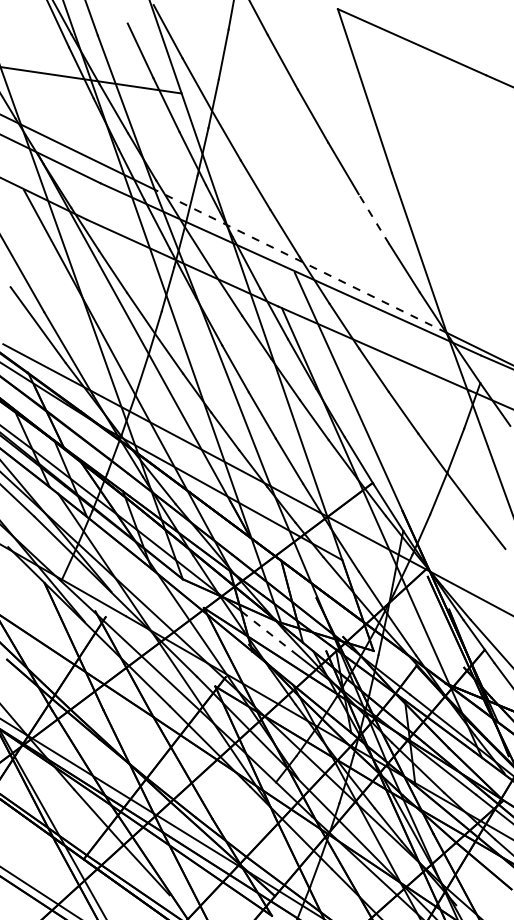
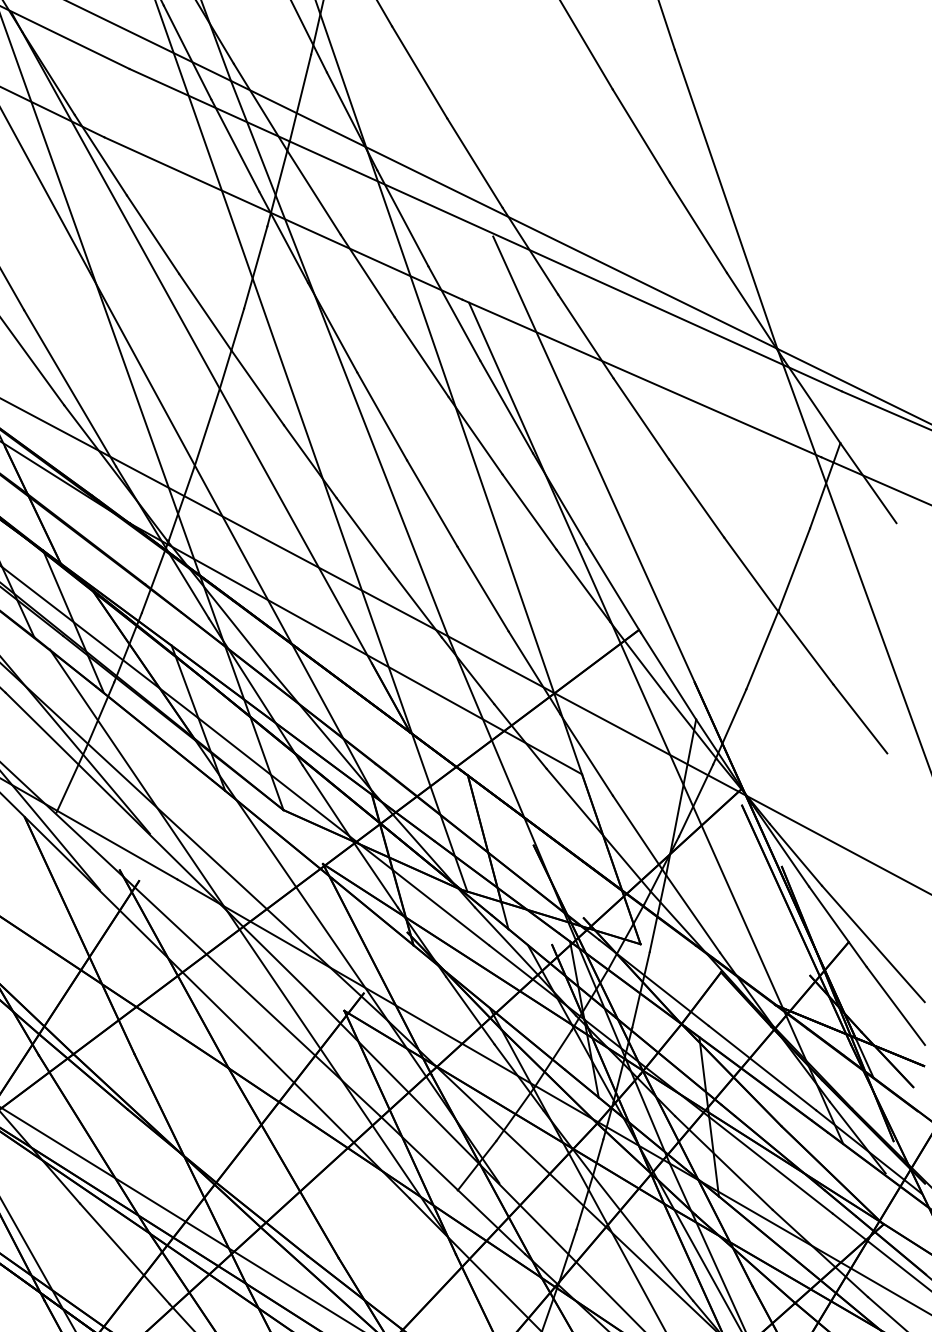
line: (373, 218) -> (640, 134), dashed -> solid
line: (300, 261) -> (503, 215), dashed -> solid
line: (267, 631) -> (441, 907), dashed -> solid

